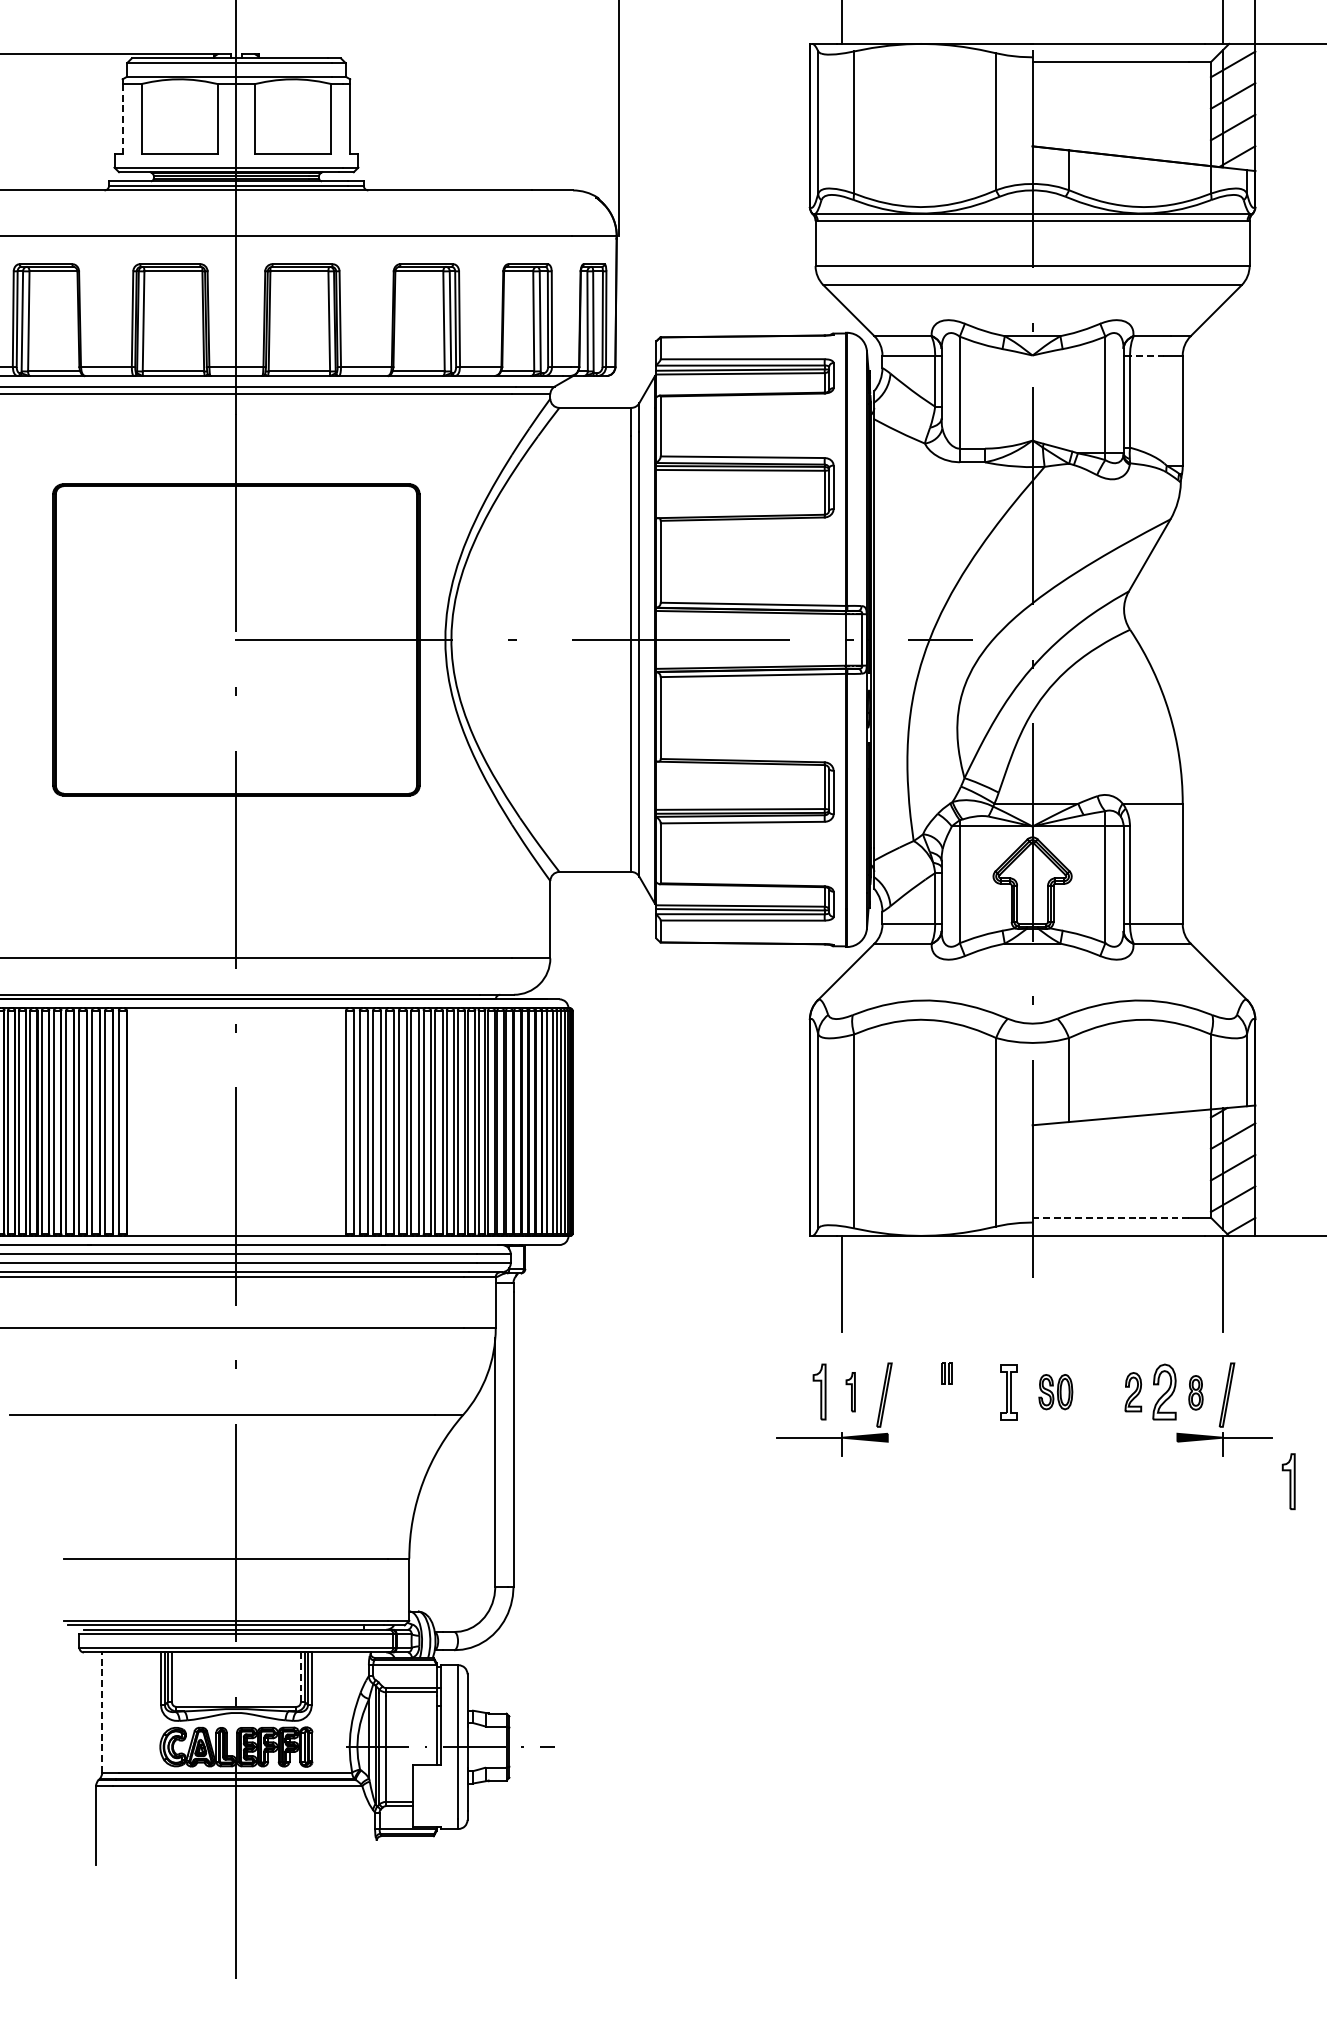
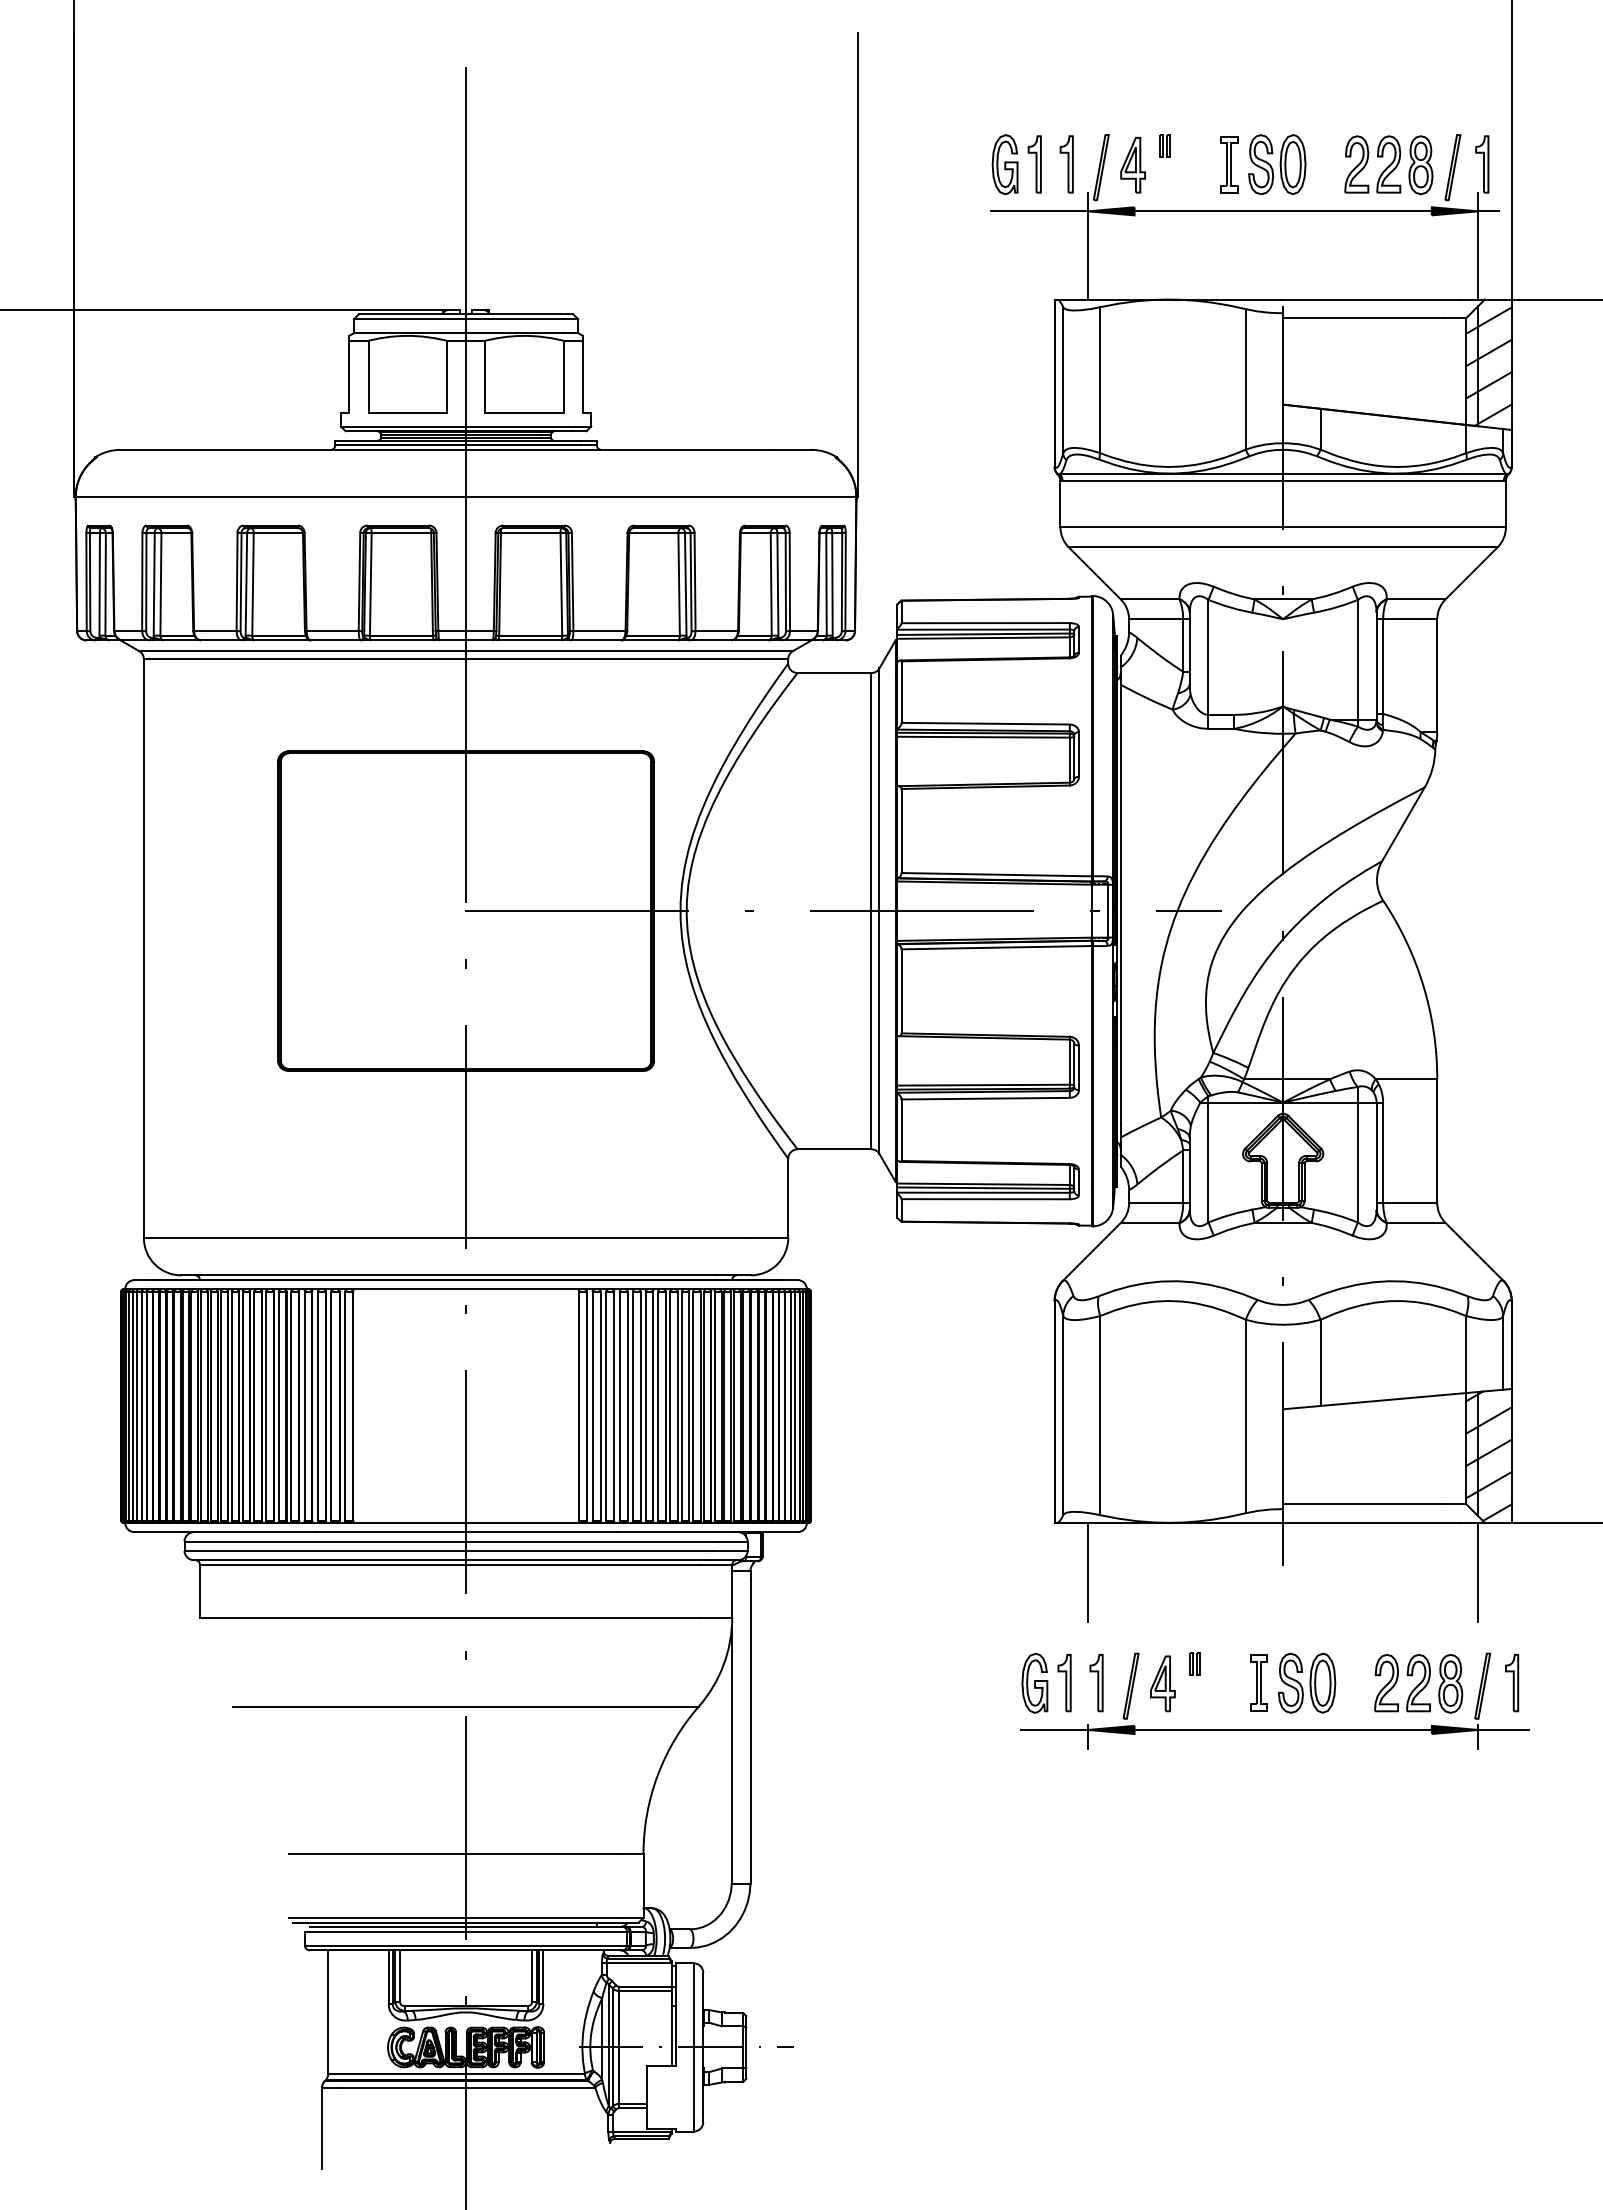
line: (122, 118) -> (349, 376), dashed -> solid
line: (1146, 355) -> (1400, 619), dashed -> solid
line: (1110, 1218) -> (1363, 1504), dashed -> solid
part: (790, 1391) -> (1034, 1682), added
part: (1055, 1391) -> (1306, 1682), size x1.67
part: (850, 1392) -> (1096, 1683), size x1.43
part: (915, 1392) -> (1162, 1683), added
part: (1133, 1392) -> (1386, 1683), size x1.43
part: (1195, 1392) -> (1450, 1683), size x1.67
line: (1031, 1437) -> (1282, 1729), added
part: (1289, 1482) -> (1512, 1683), moved
line: (301, 1676) -> (532, 1975), dashed -> solid
line: (102, 1713) -> (328, 2012), dashed -> solid

